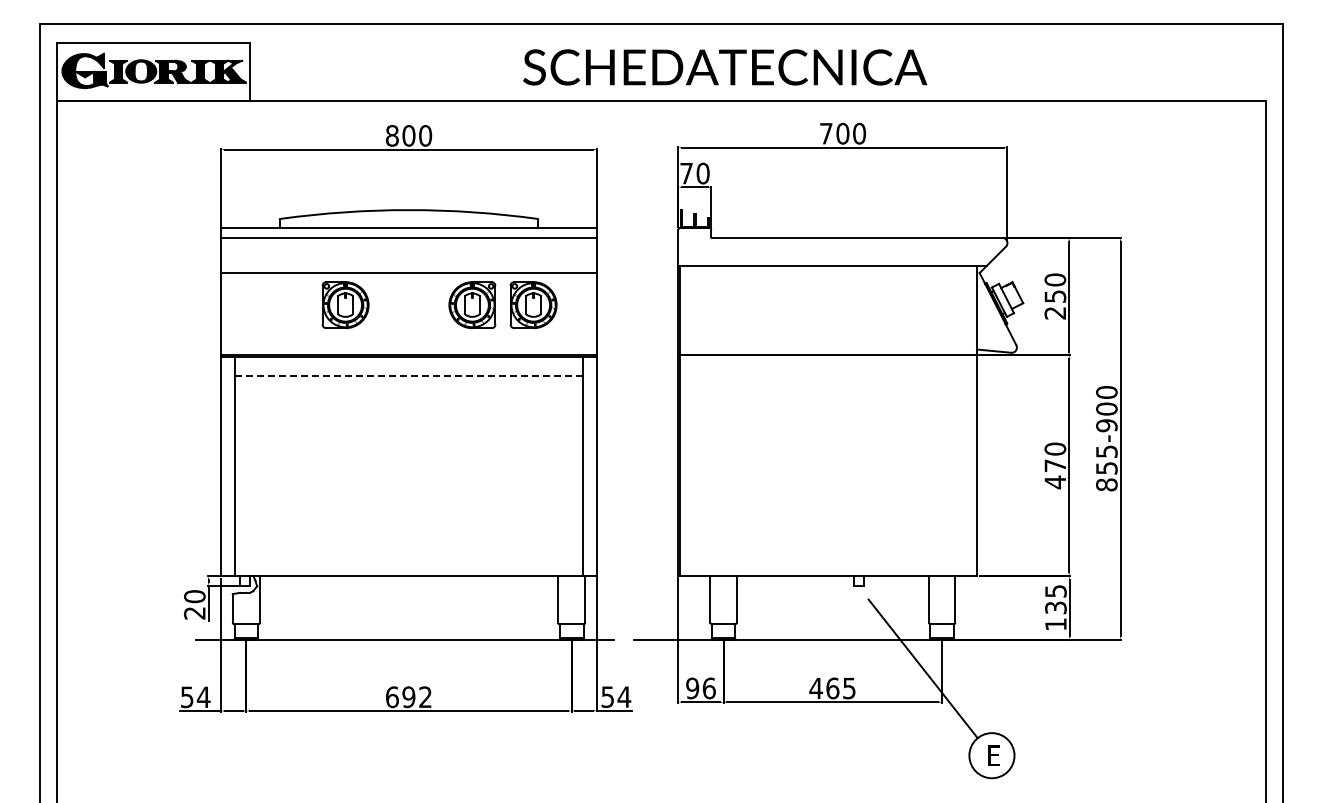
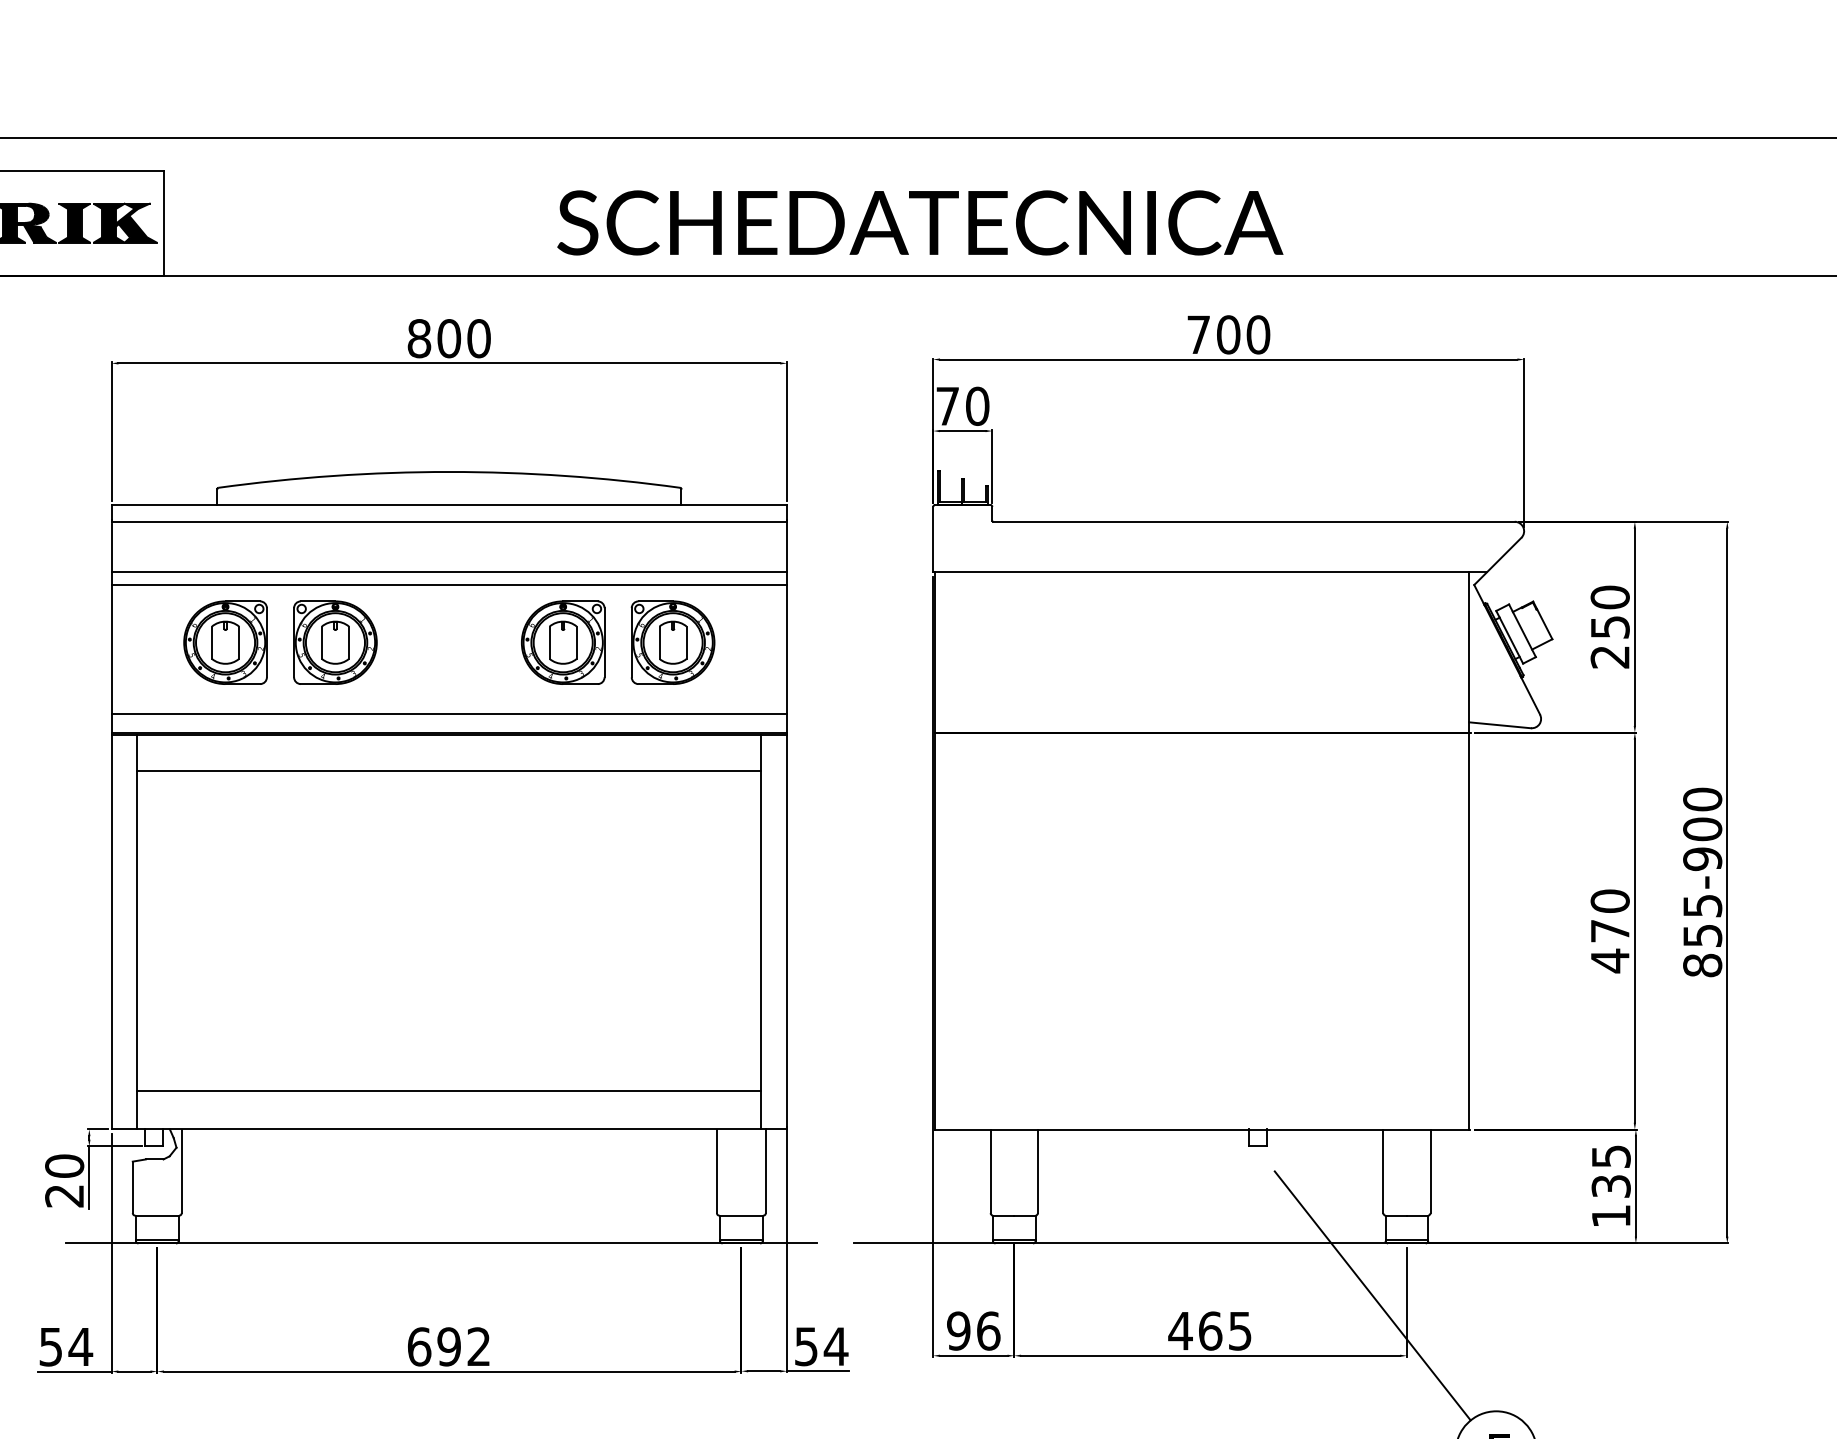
text: (725, 67) -> (920, 223), moved
line: (408, 265) -> (448, 571), added
part: (284, 305) -> (225, 643), added
line: (408, 345) -> (448, 715), added
line: (409, 376) -> (450, 770), dashed -> solid
line: (408, 555) -> (448, 1092), added

